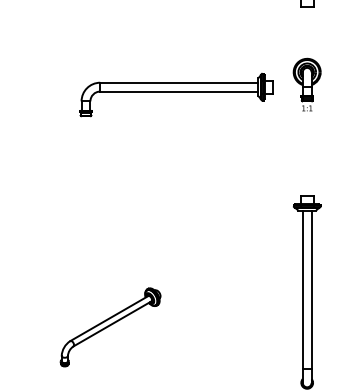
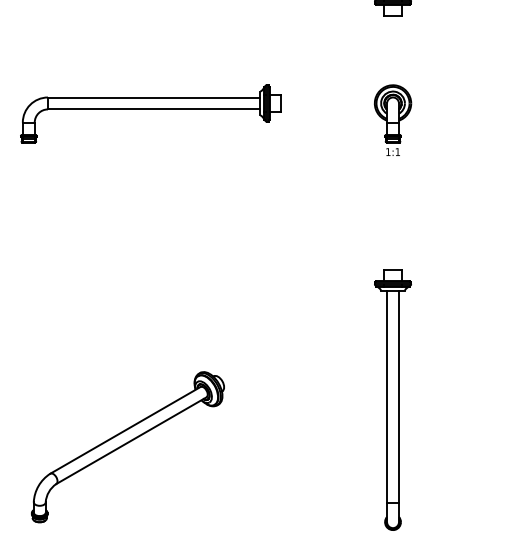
part: (176, 94) -> (150, 113), moved
part: (110, 327) -> (127, 447), size x1.43

